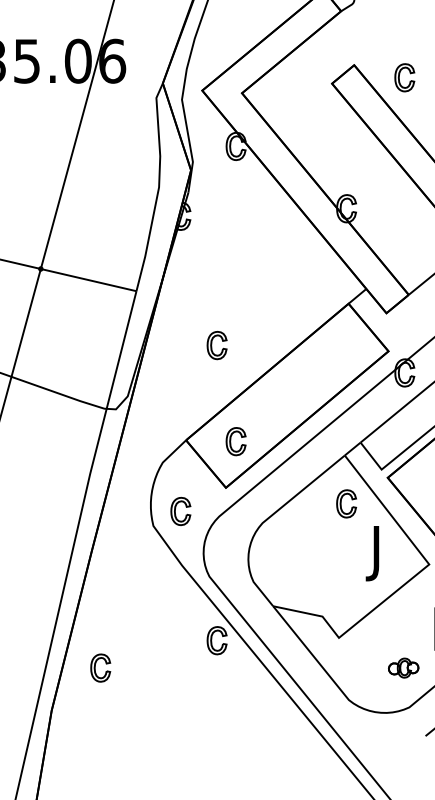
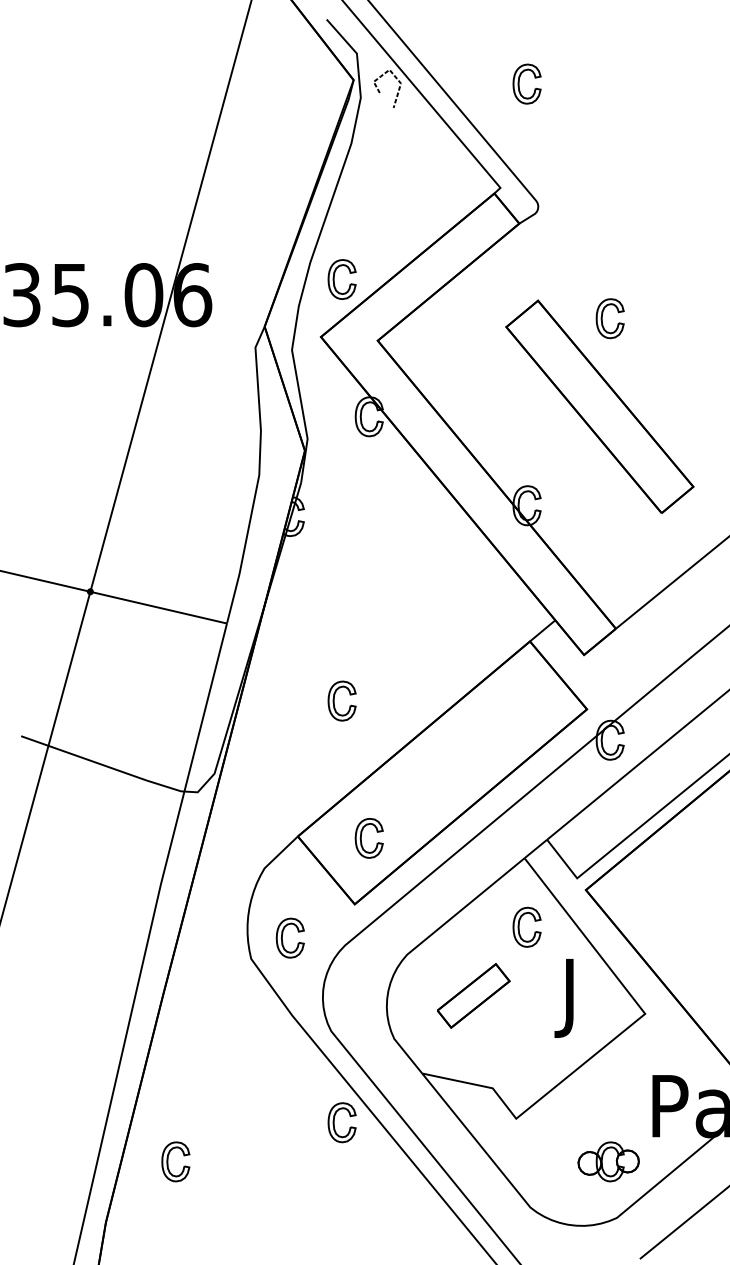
part: (211, 50) -> (334, 279), added
part: (309, 551) -> (473, 995), added
part: (403, 667) -> (608, 1161), size x1.43

